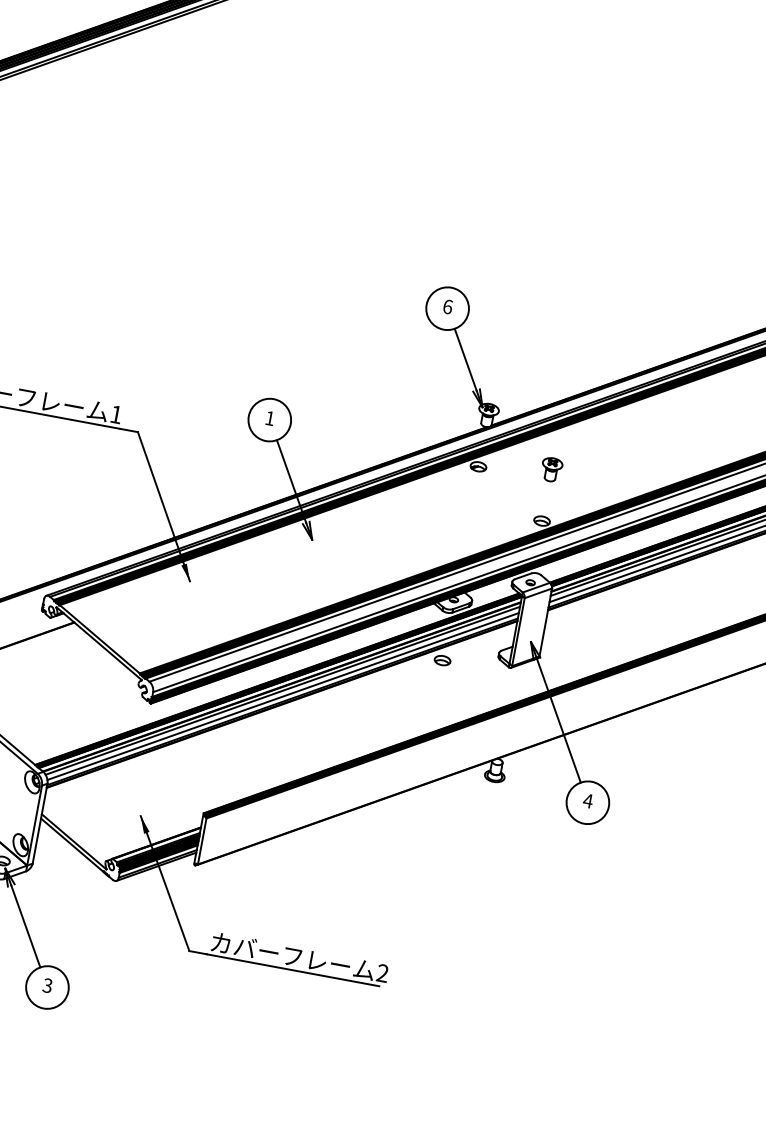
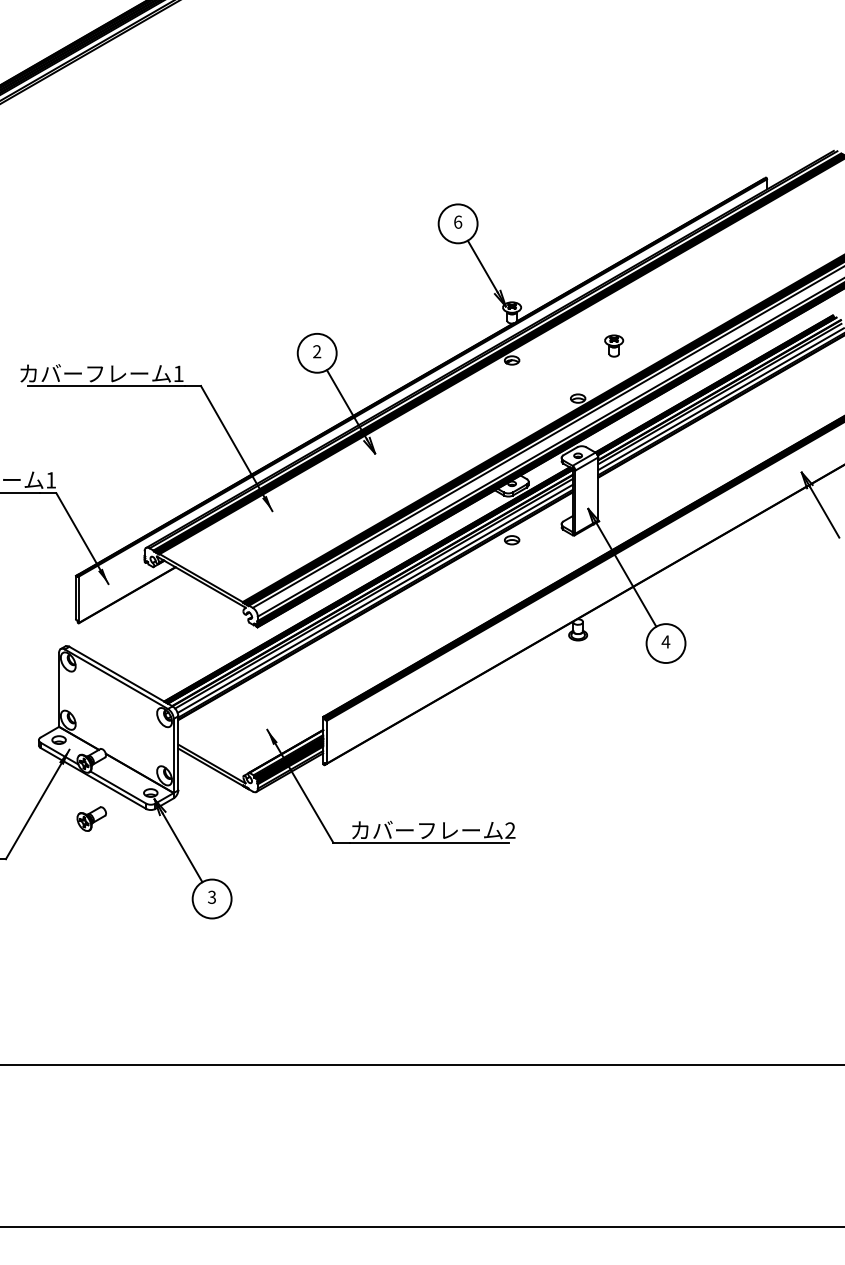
text: (270, 418) -> (317, 351), 1 -> 2
part: (552, 469) -> (614, 345), moved

